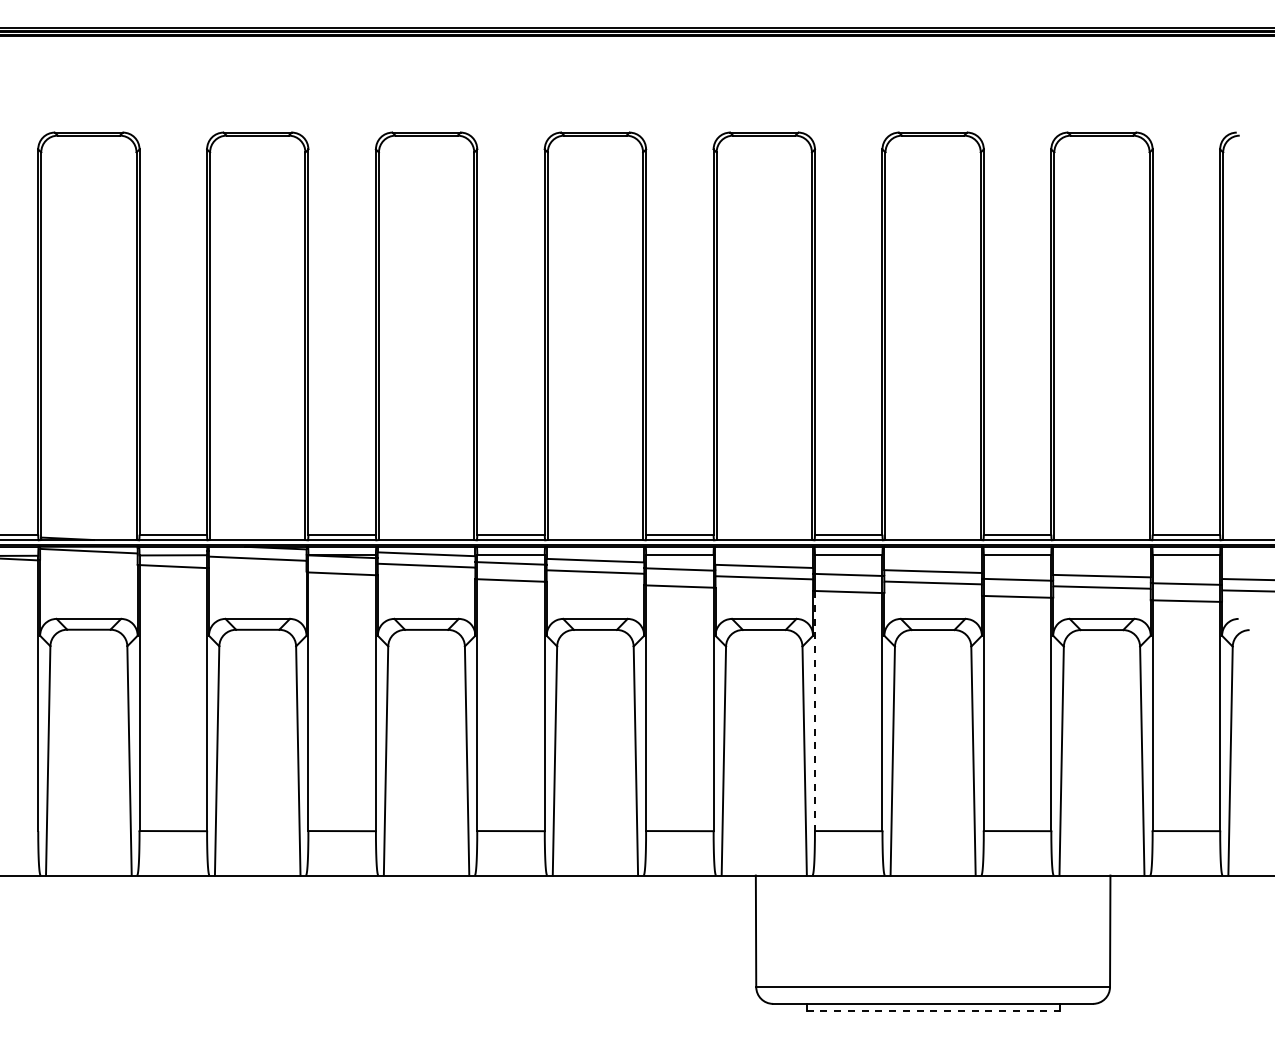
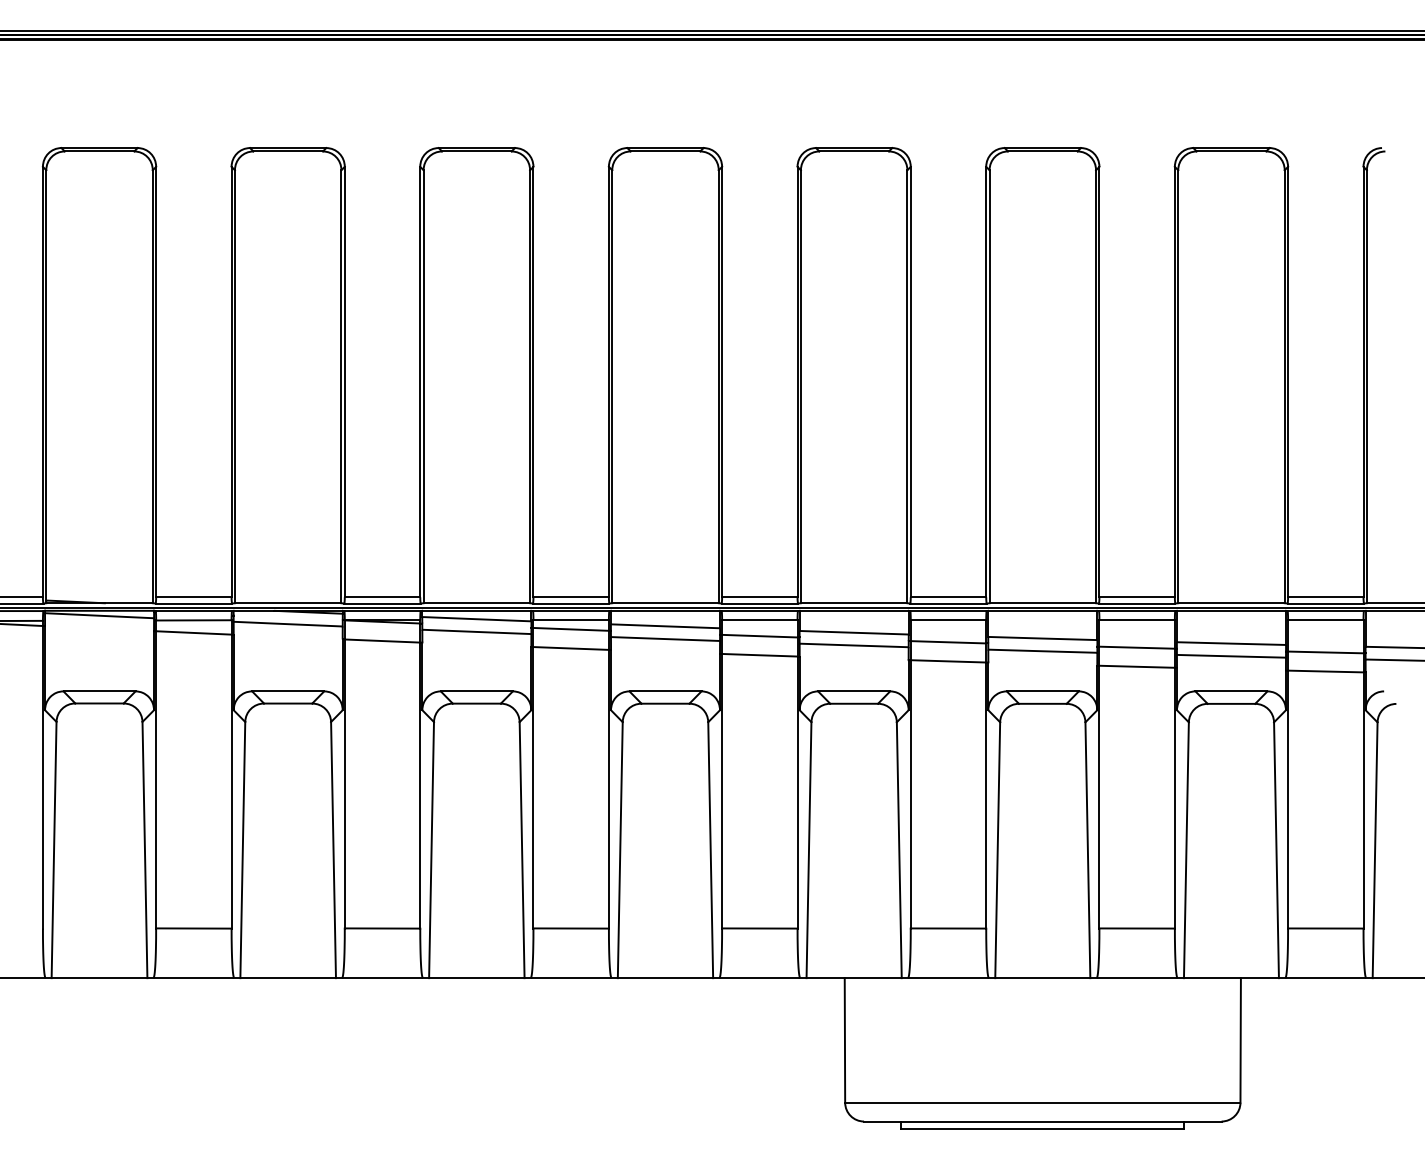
line: (814, 711) -> (910, 794), dashed -> solid
line: (933, 1010) -> (1043, 1128), dashed -> solid

